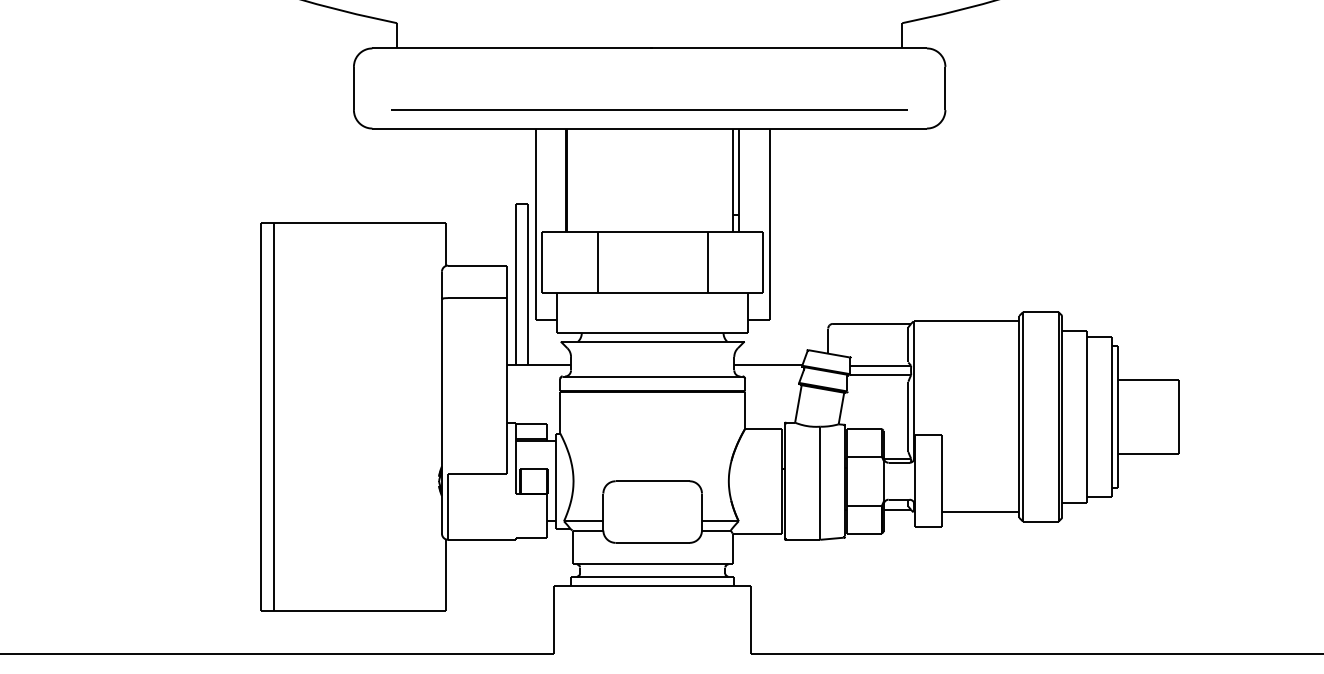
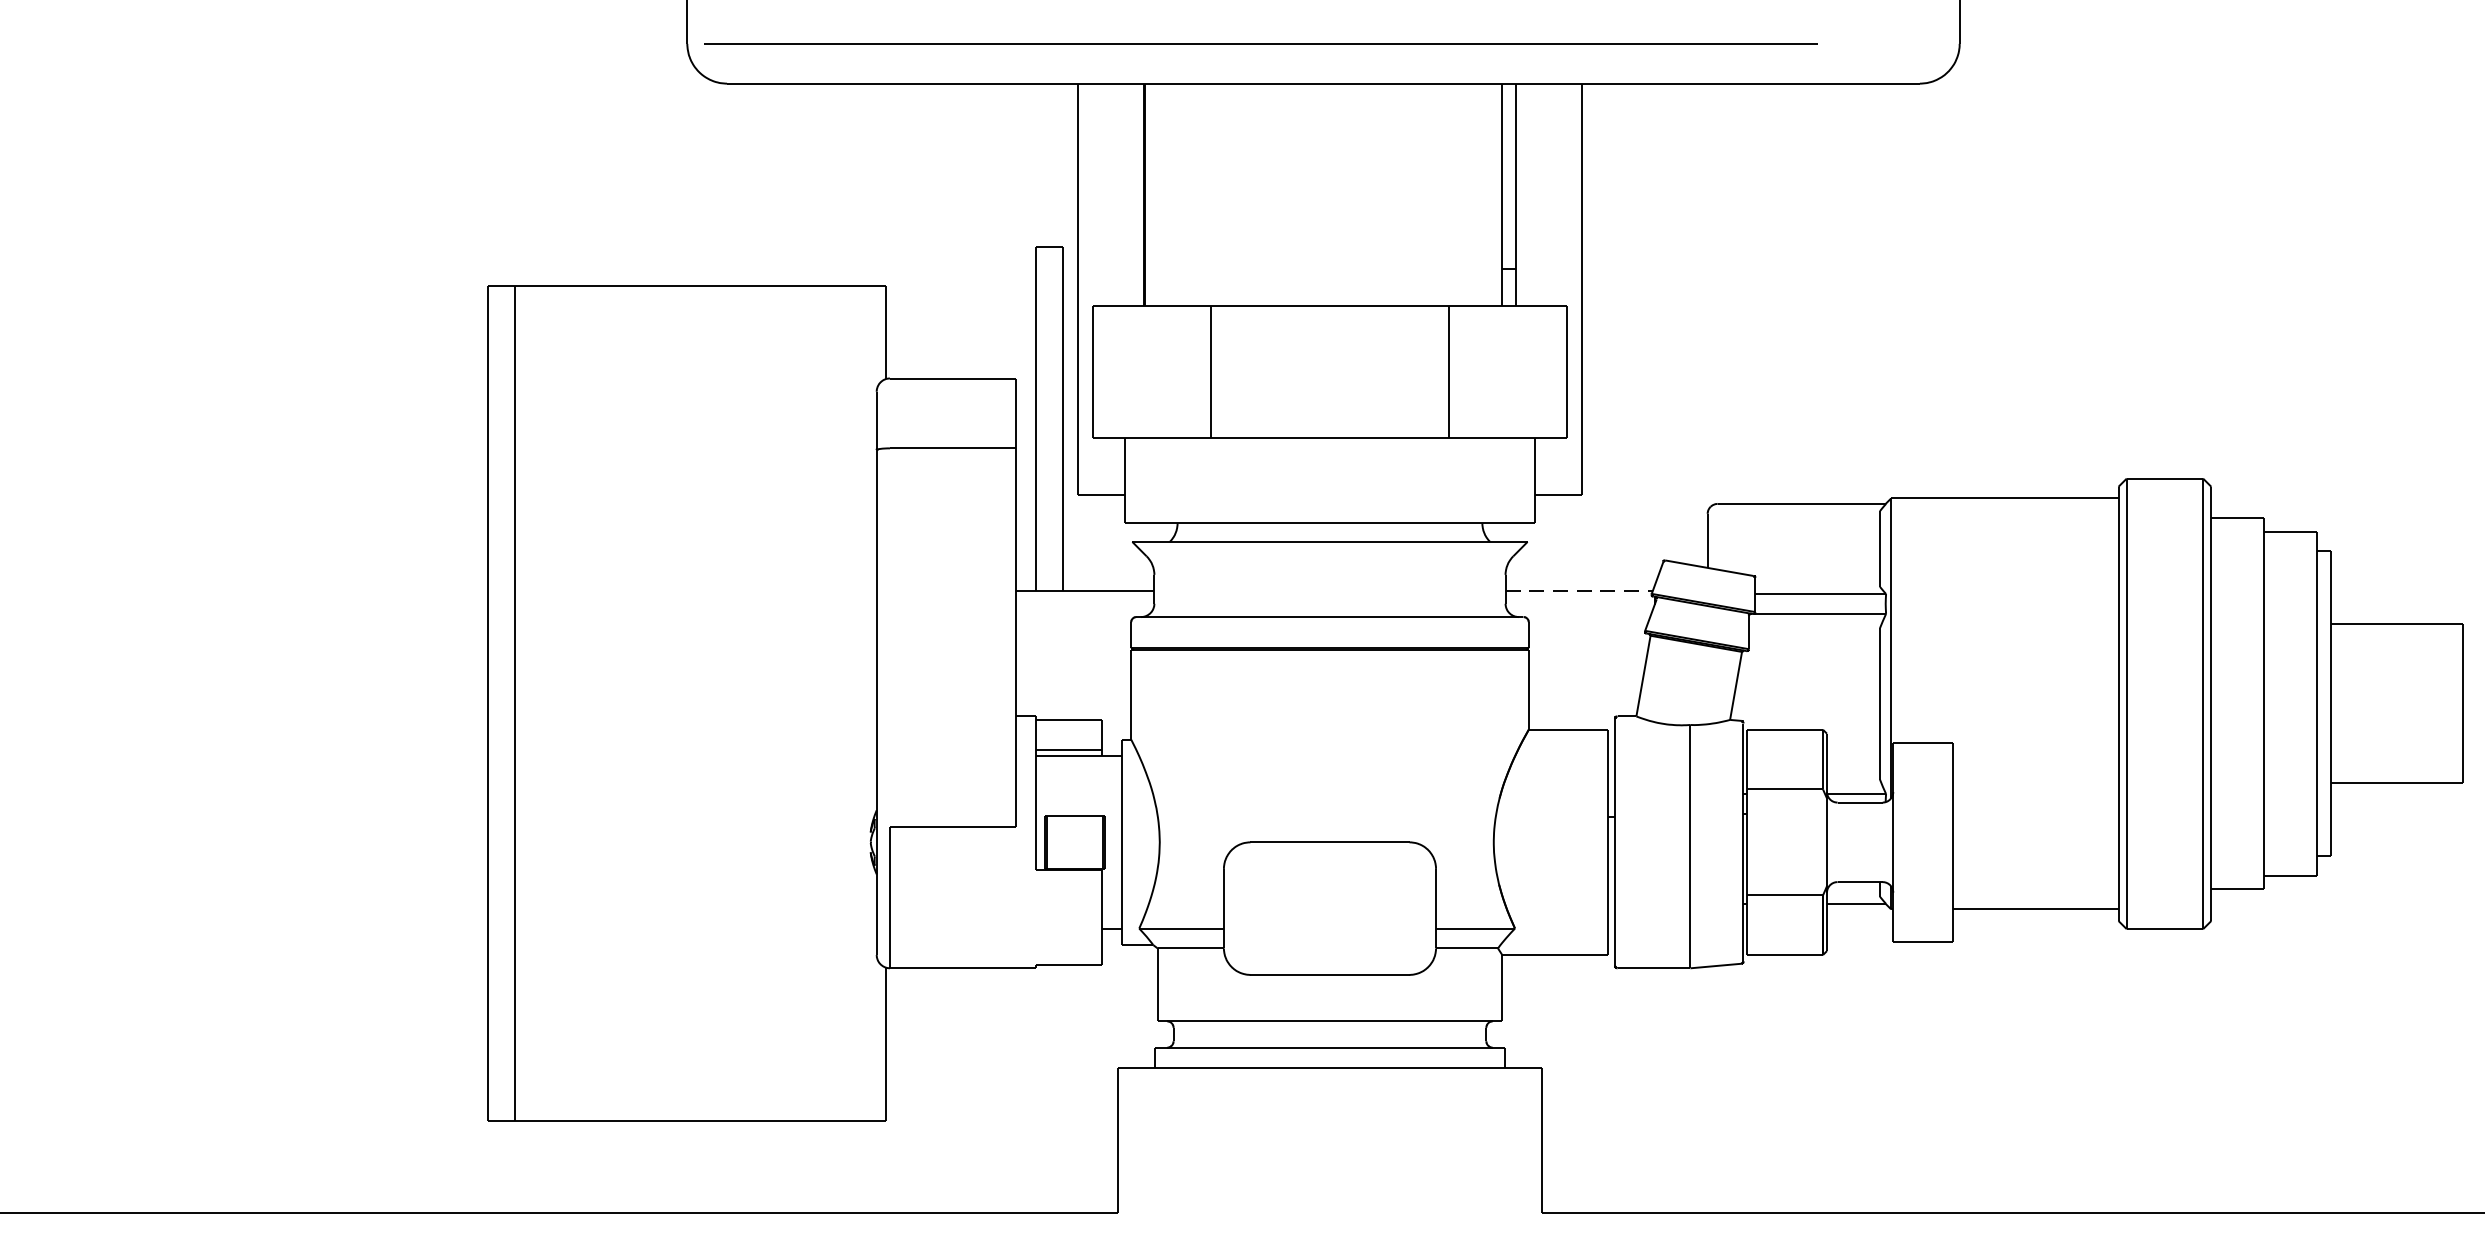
line: (649, 109) -> (1260, 42), moved
line: (769, 364) -> (1581, 591), solid -> dashed

